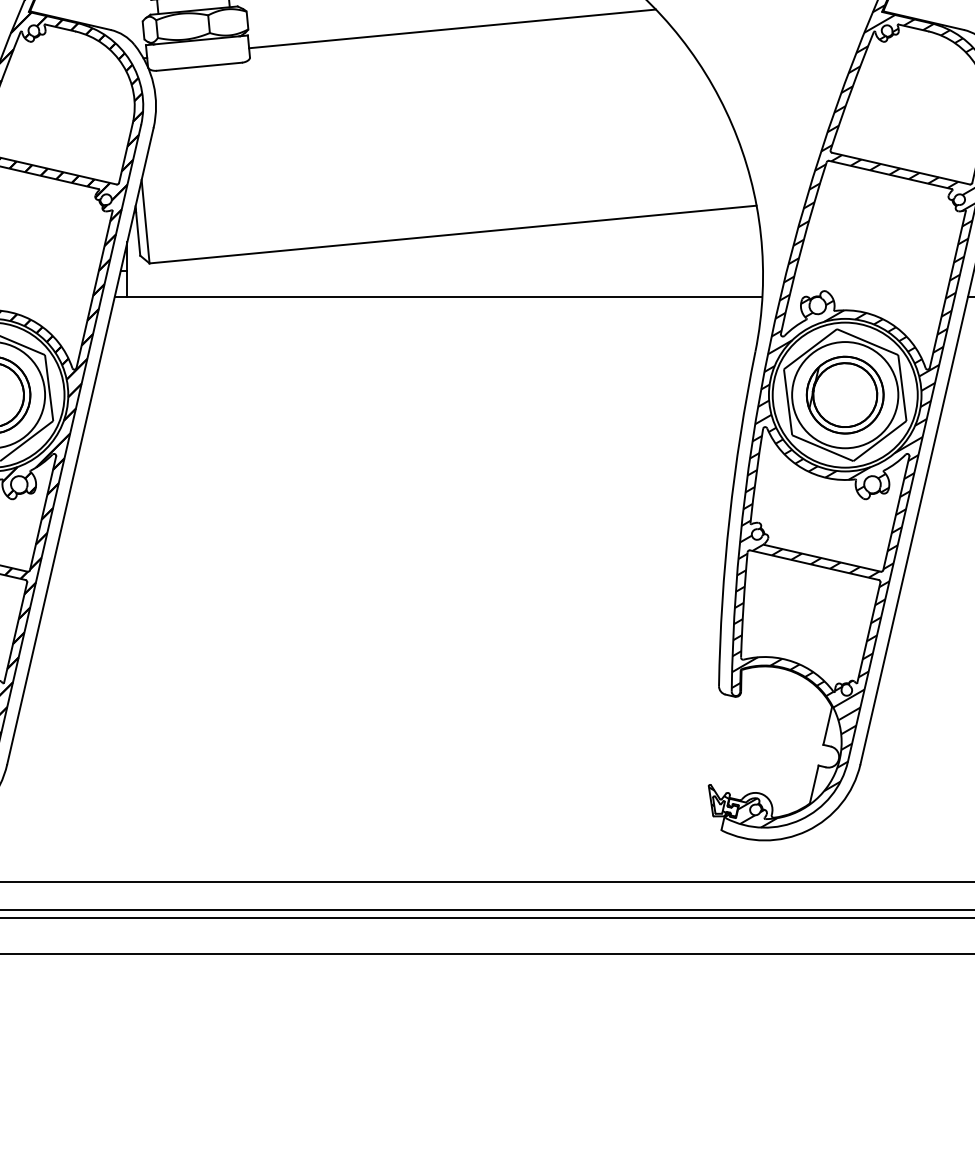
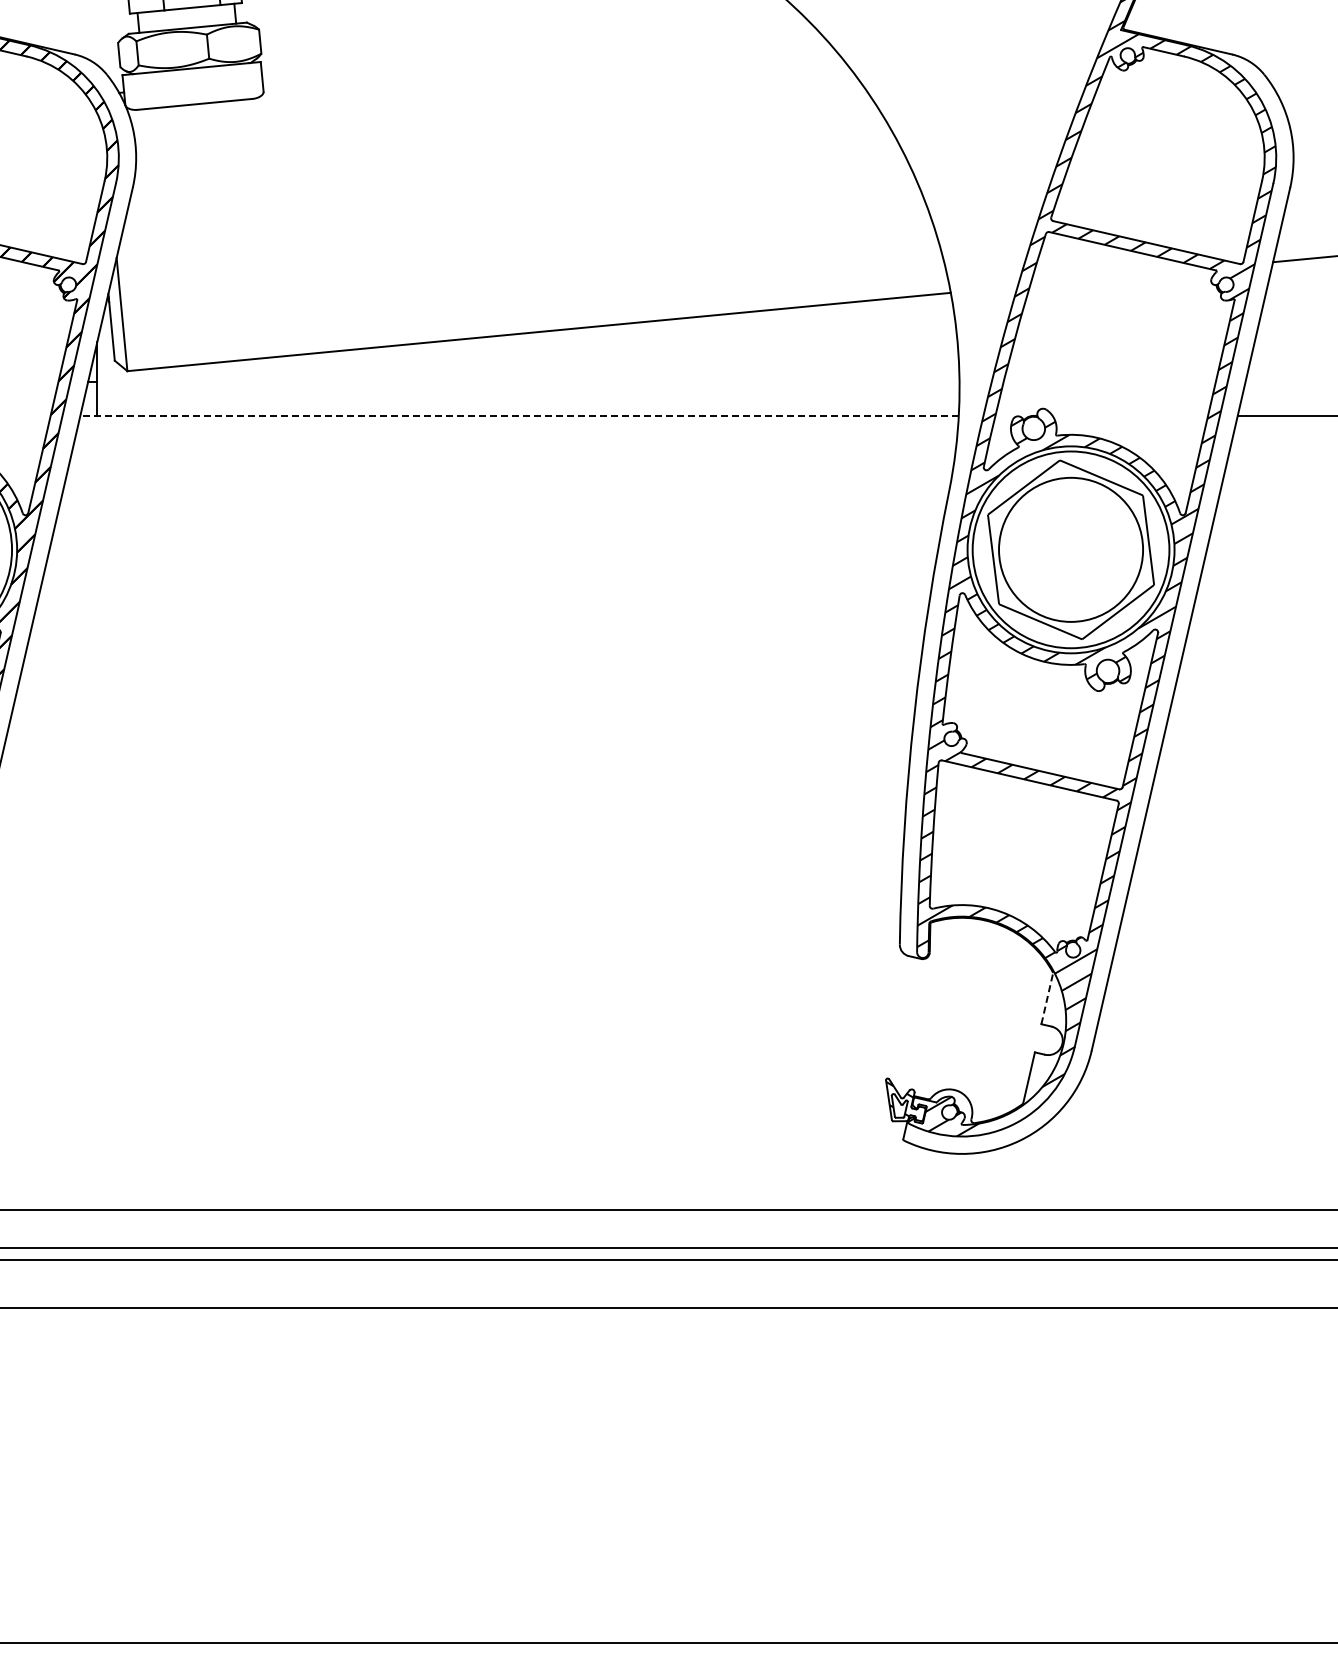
line: (452, 28) -> (538, 52), removed
line: (438, 296) -> (519, 416), solid -> dashed
part: (845, 394) -> (1071, 549), removed
line: (827, 725) -> (1047, 998), solid -> dashed

